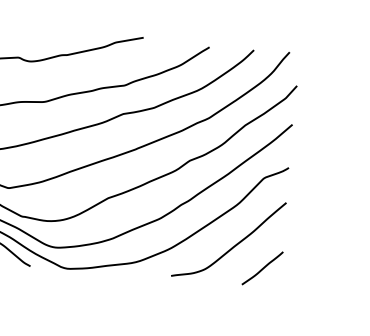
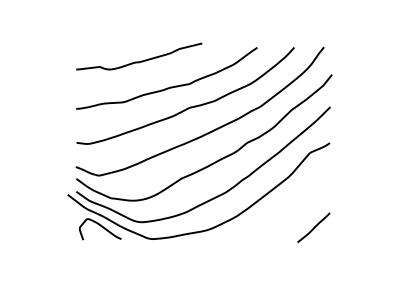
curve: (234, 244) -> (289, 209), removed

